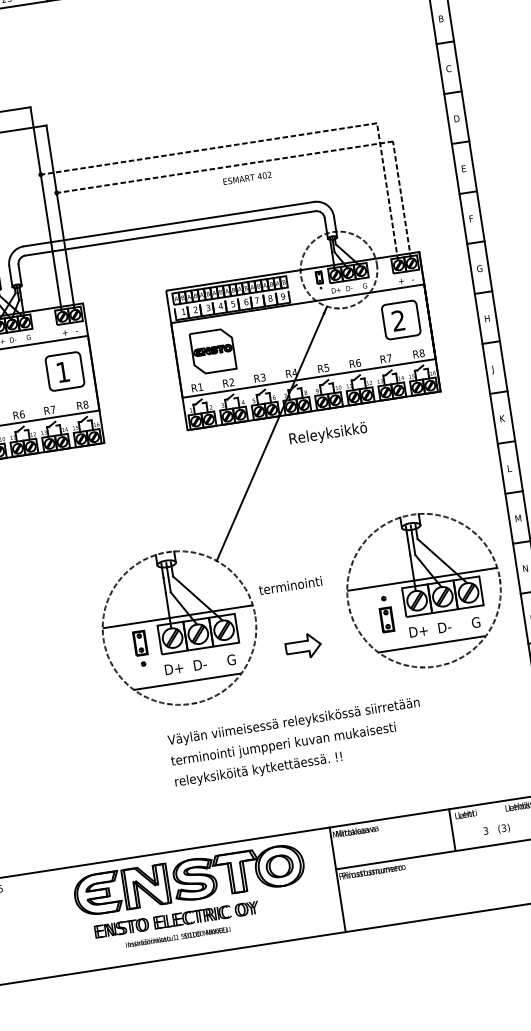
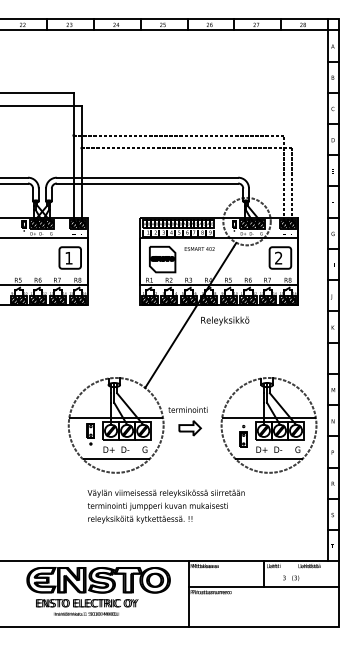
text: (246, 177) -> (199, 248), moved
part: (302, 647) -> (189, 428), moved
text: (295, 743) -> (165, 506), moved

